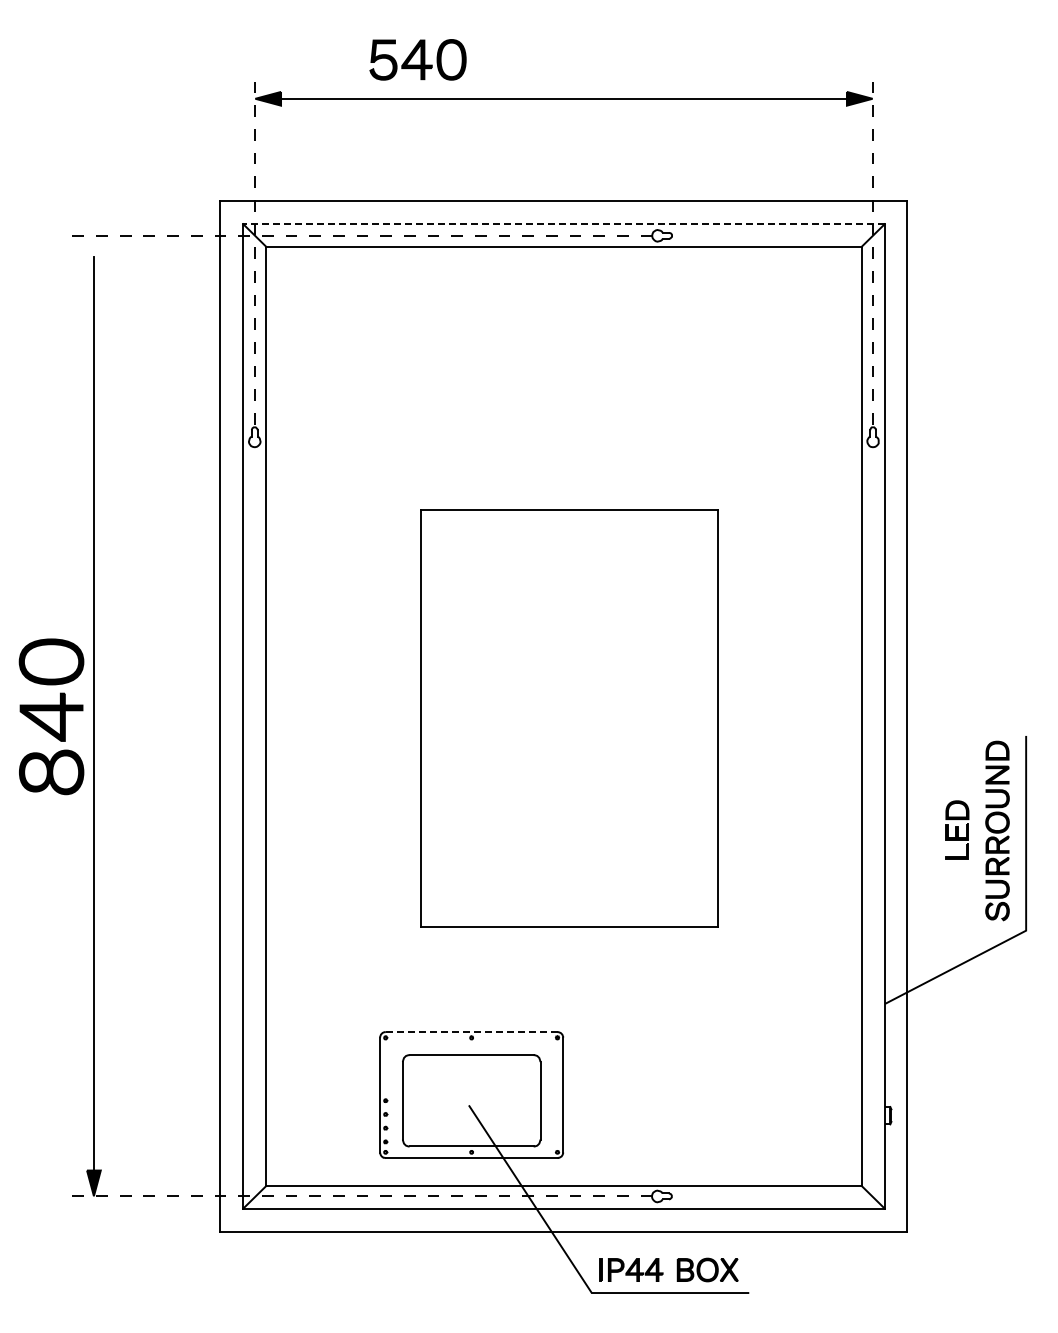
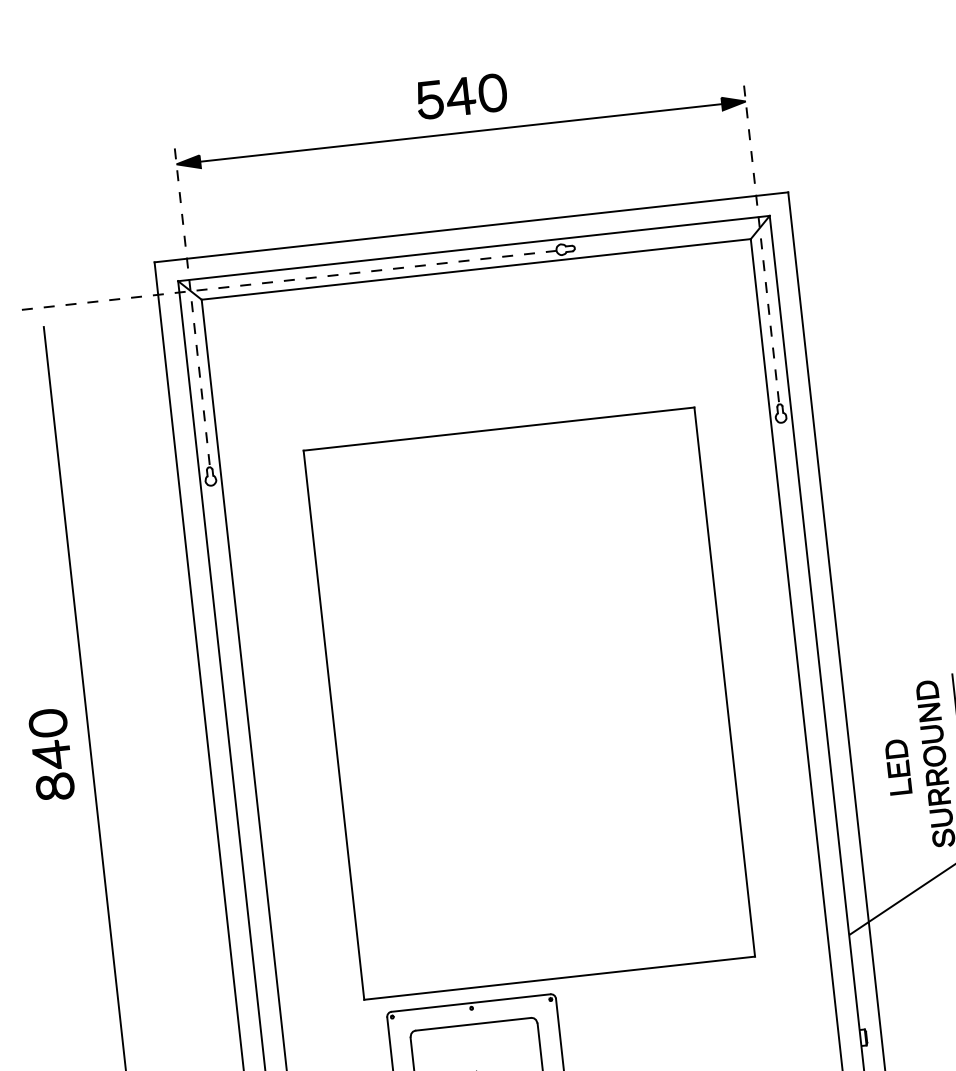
part: (417, 59) -> (461, 96), moved
line: (564, 224) -> (474, 248), dashed -> solid
part: (51, 716) -> (51, 754), size x0.62
part: (569, 718) -> (529, 703), size x1.43
line: (471, 1032) -> (470, 1003), dashed -> solid

